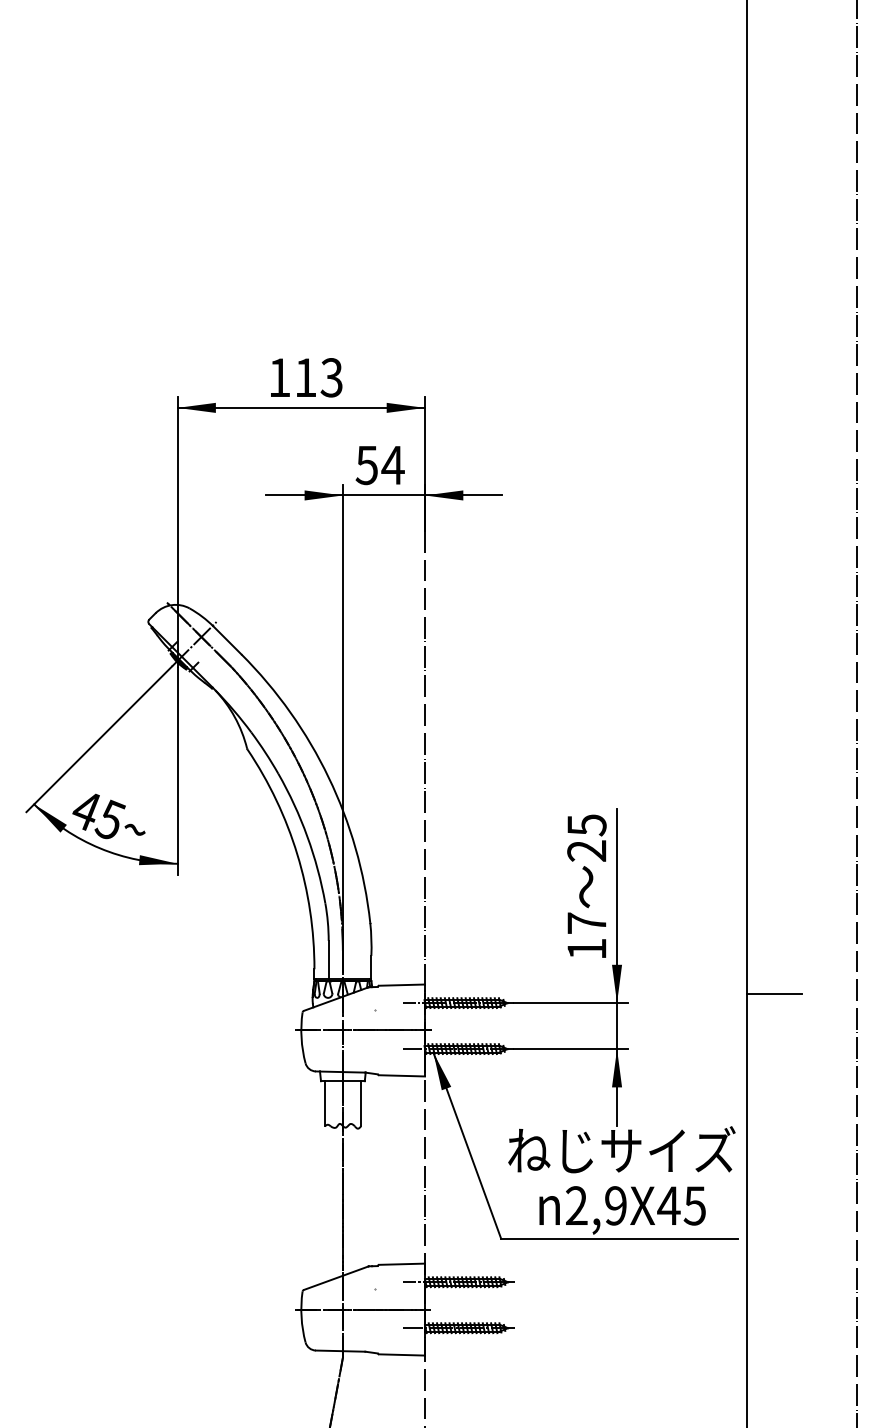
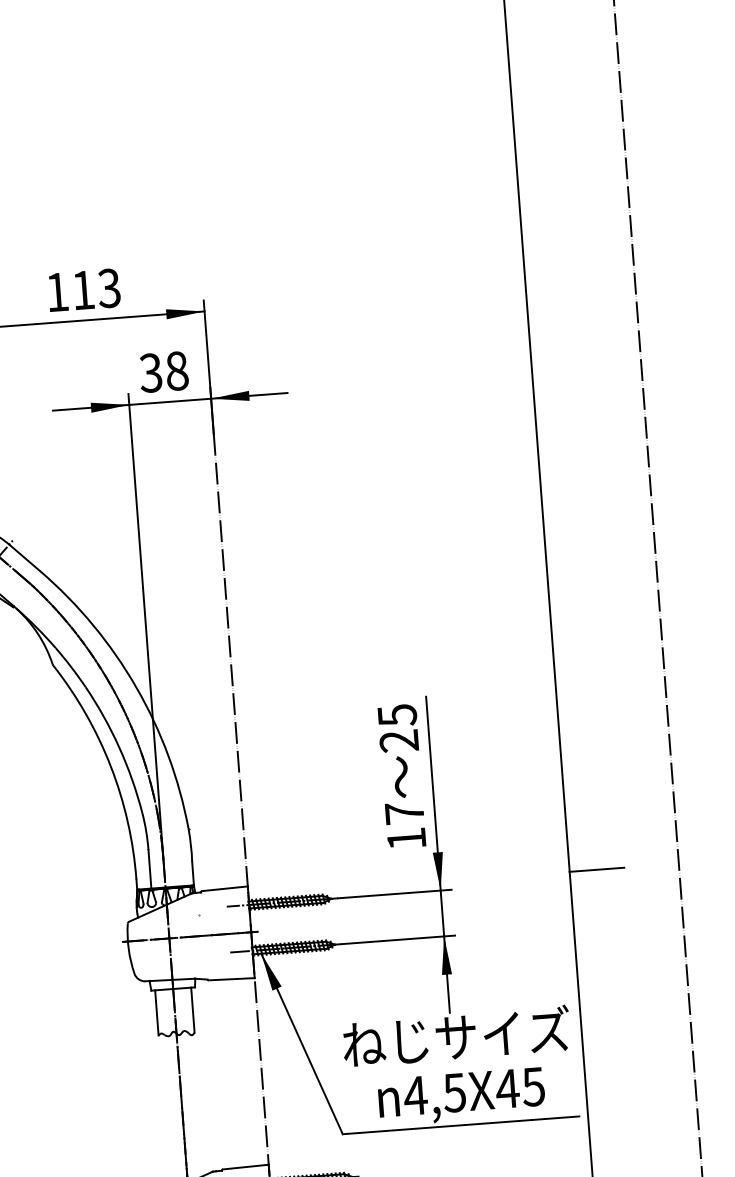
text: (379, 465) -> (163, 372), 54 -> 38
text: (595, 1205) -> (434, 1094), 2,9X45 -> 4,5X45

